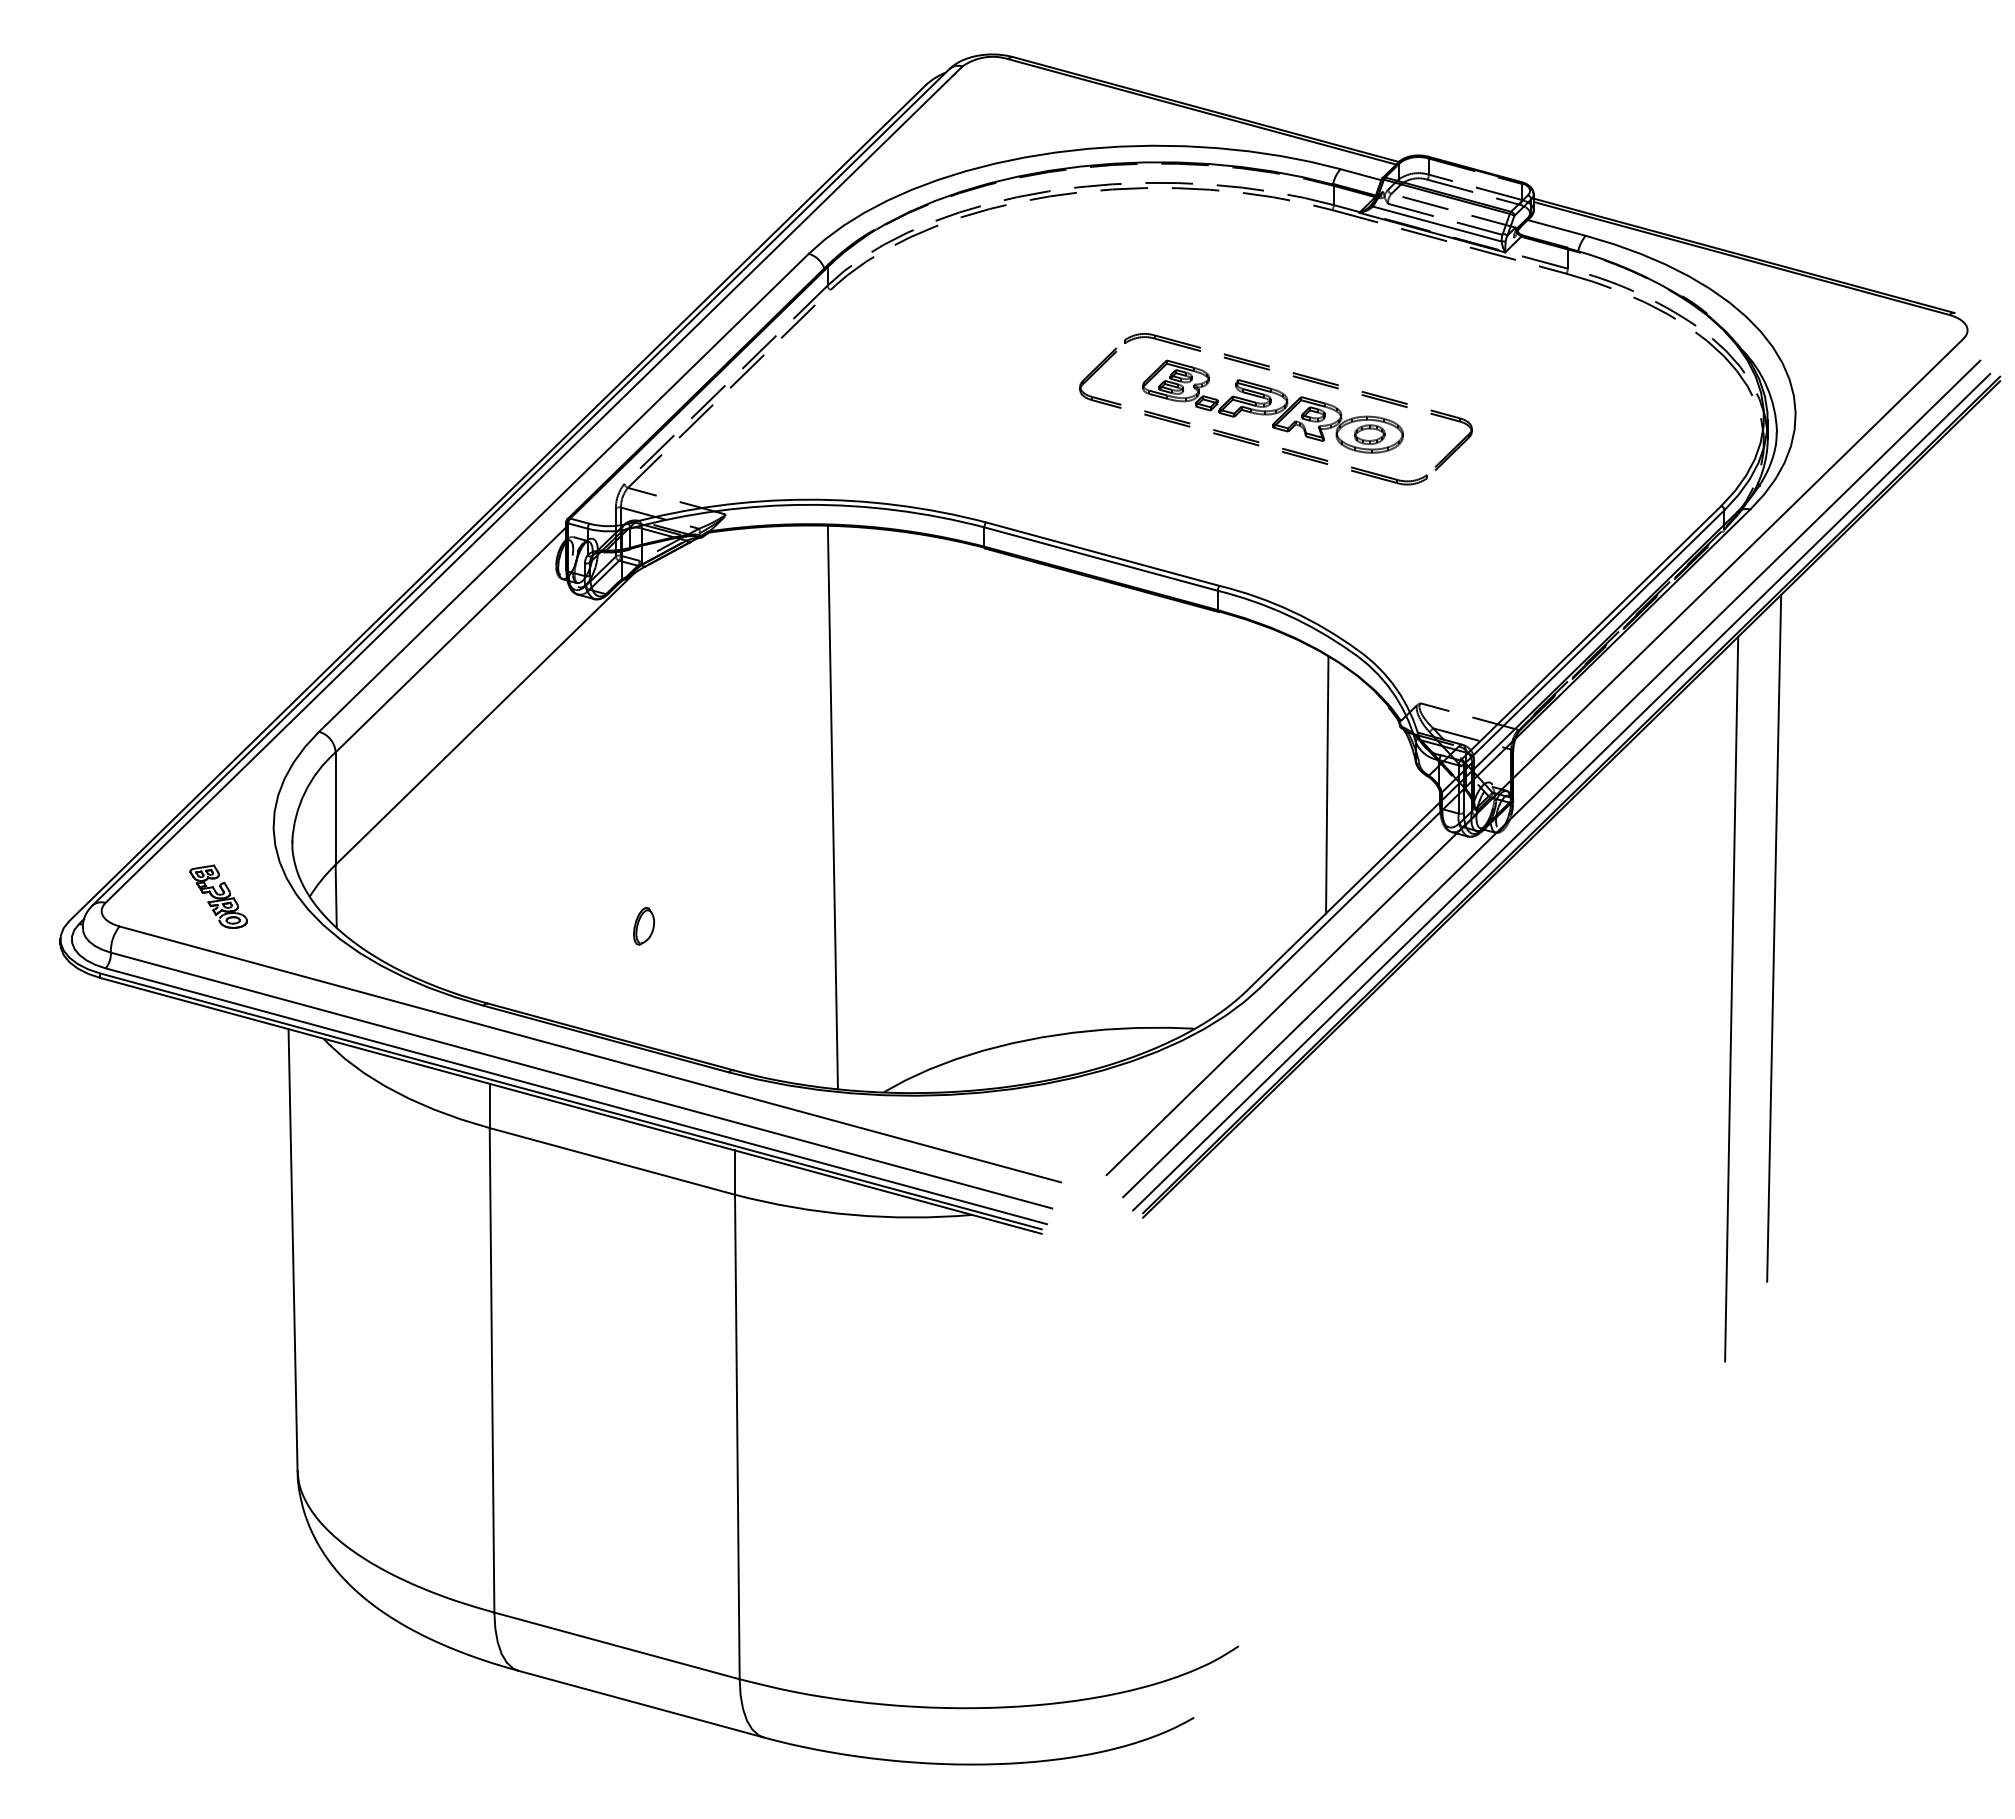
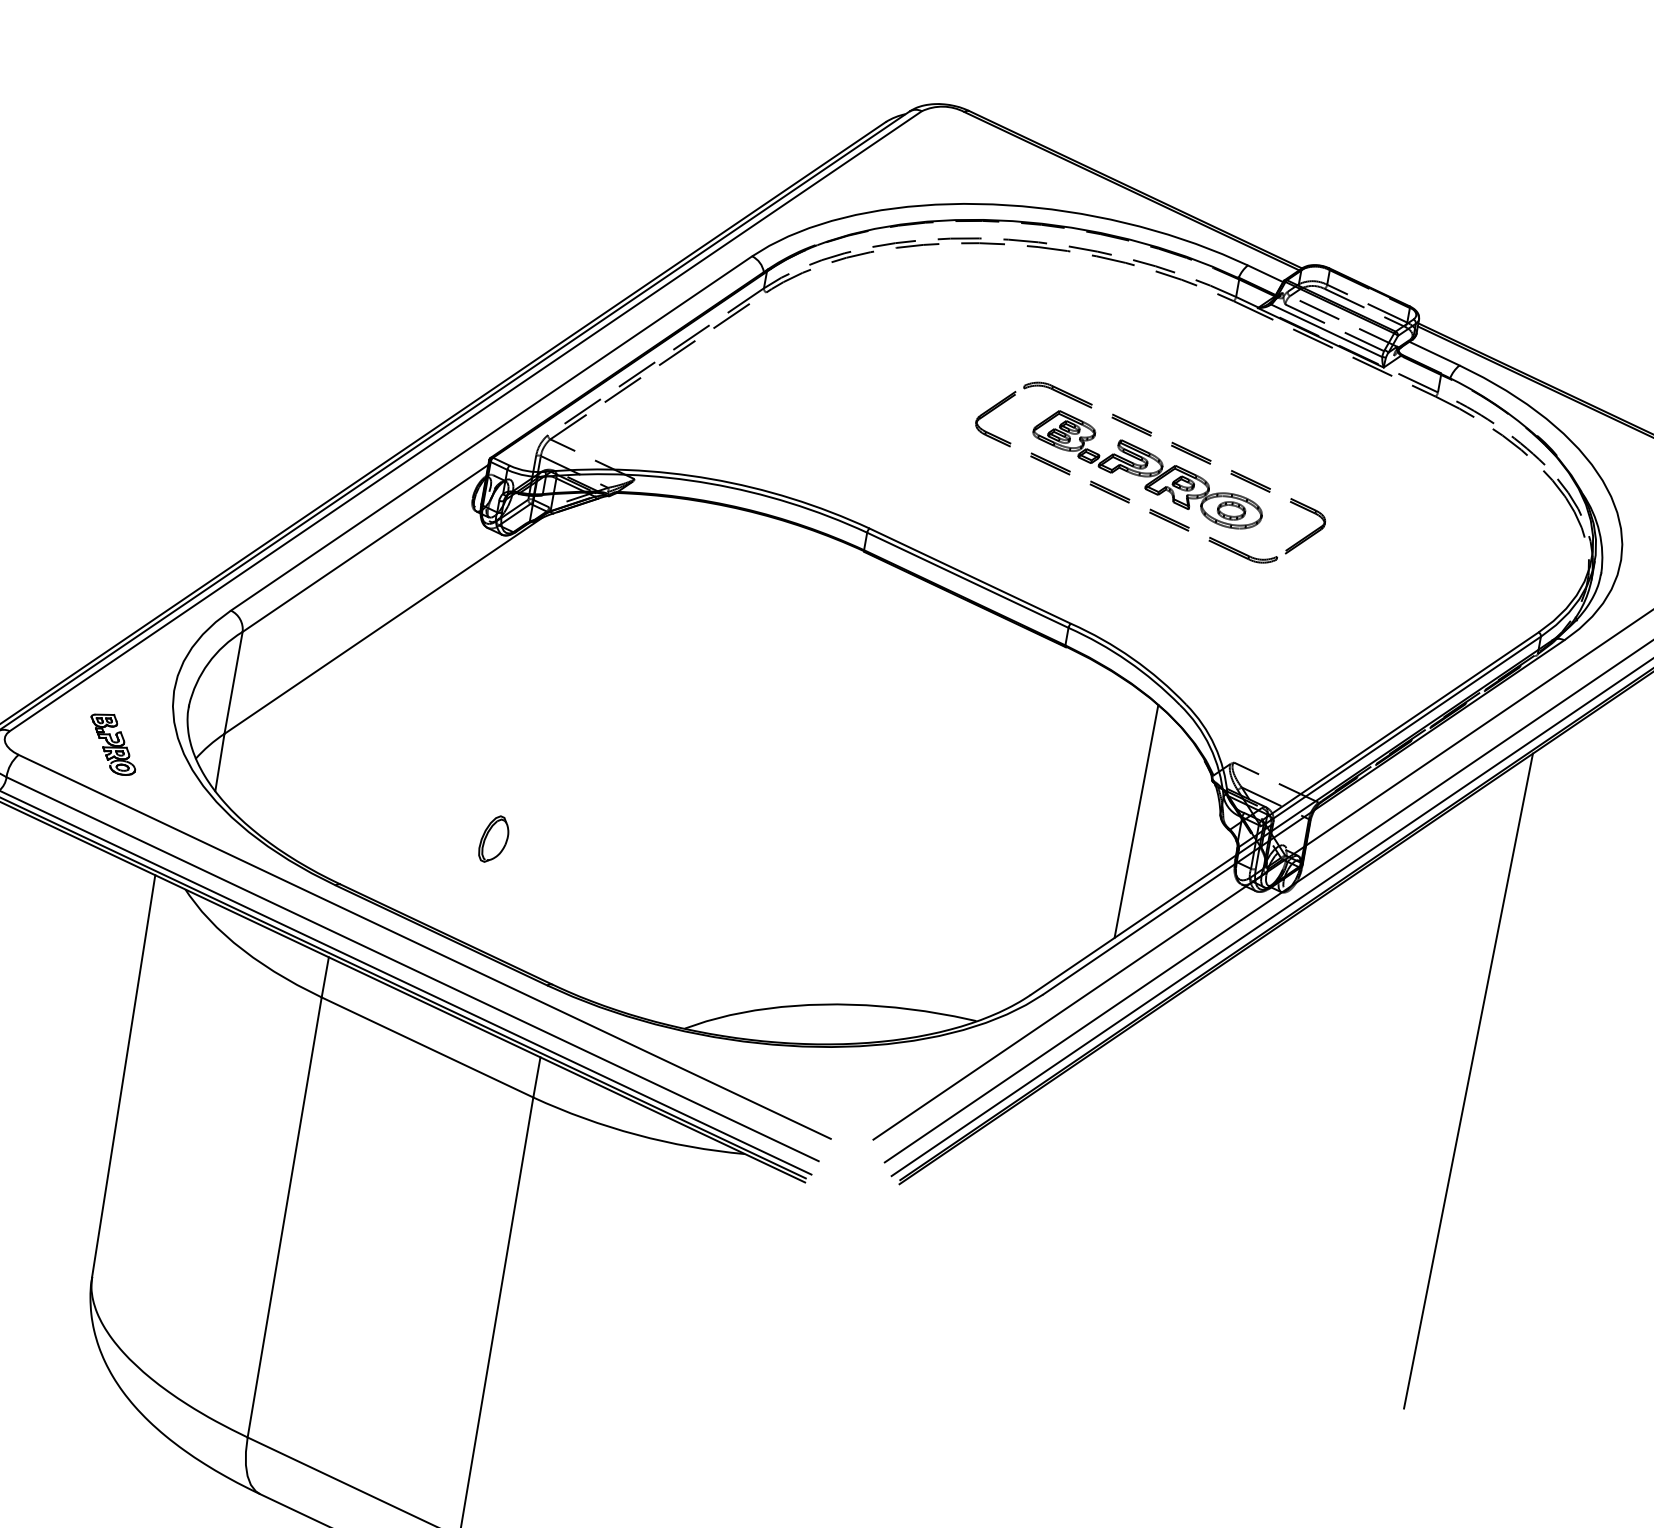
line: (832, 807) -> (684, 762), removed
part: (643, 926) -> (493, 839), size x1.4
line: (1774, 937) -> (1517, 1032), removed

